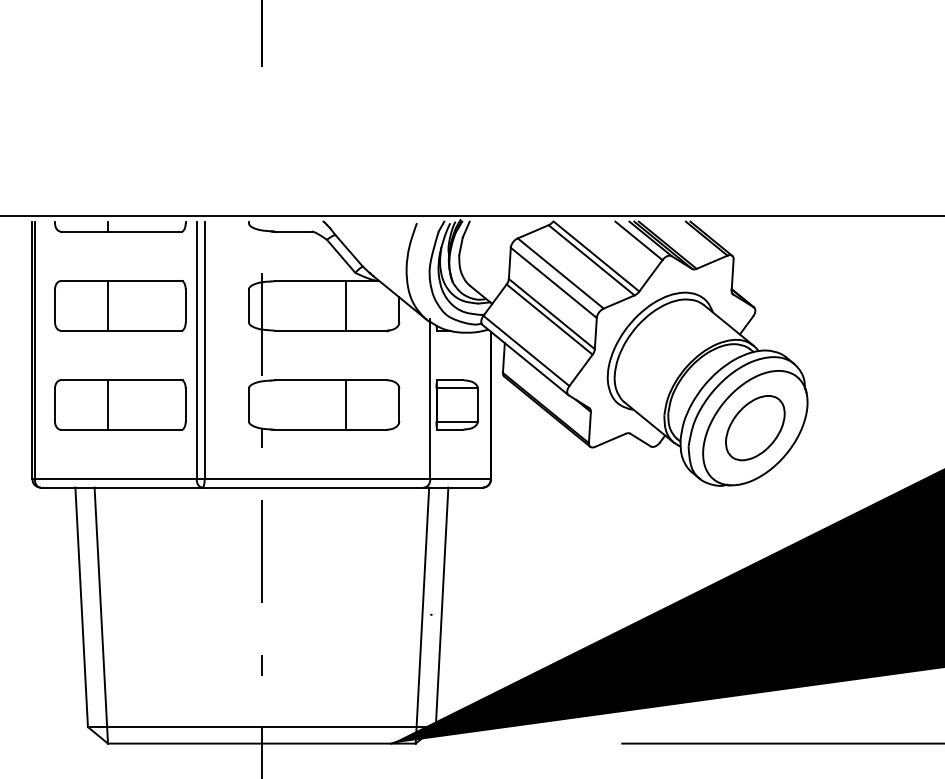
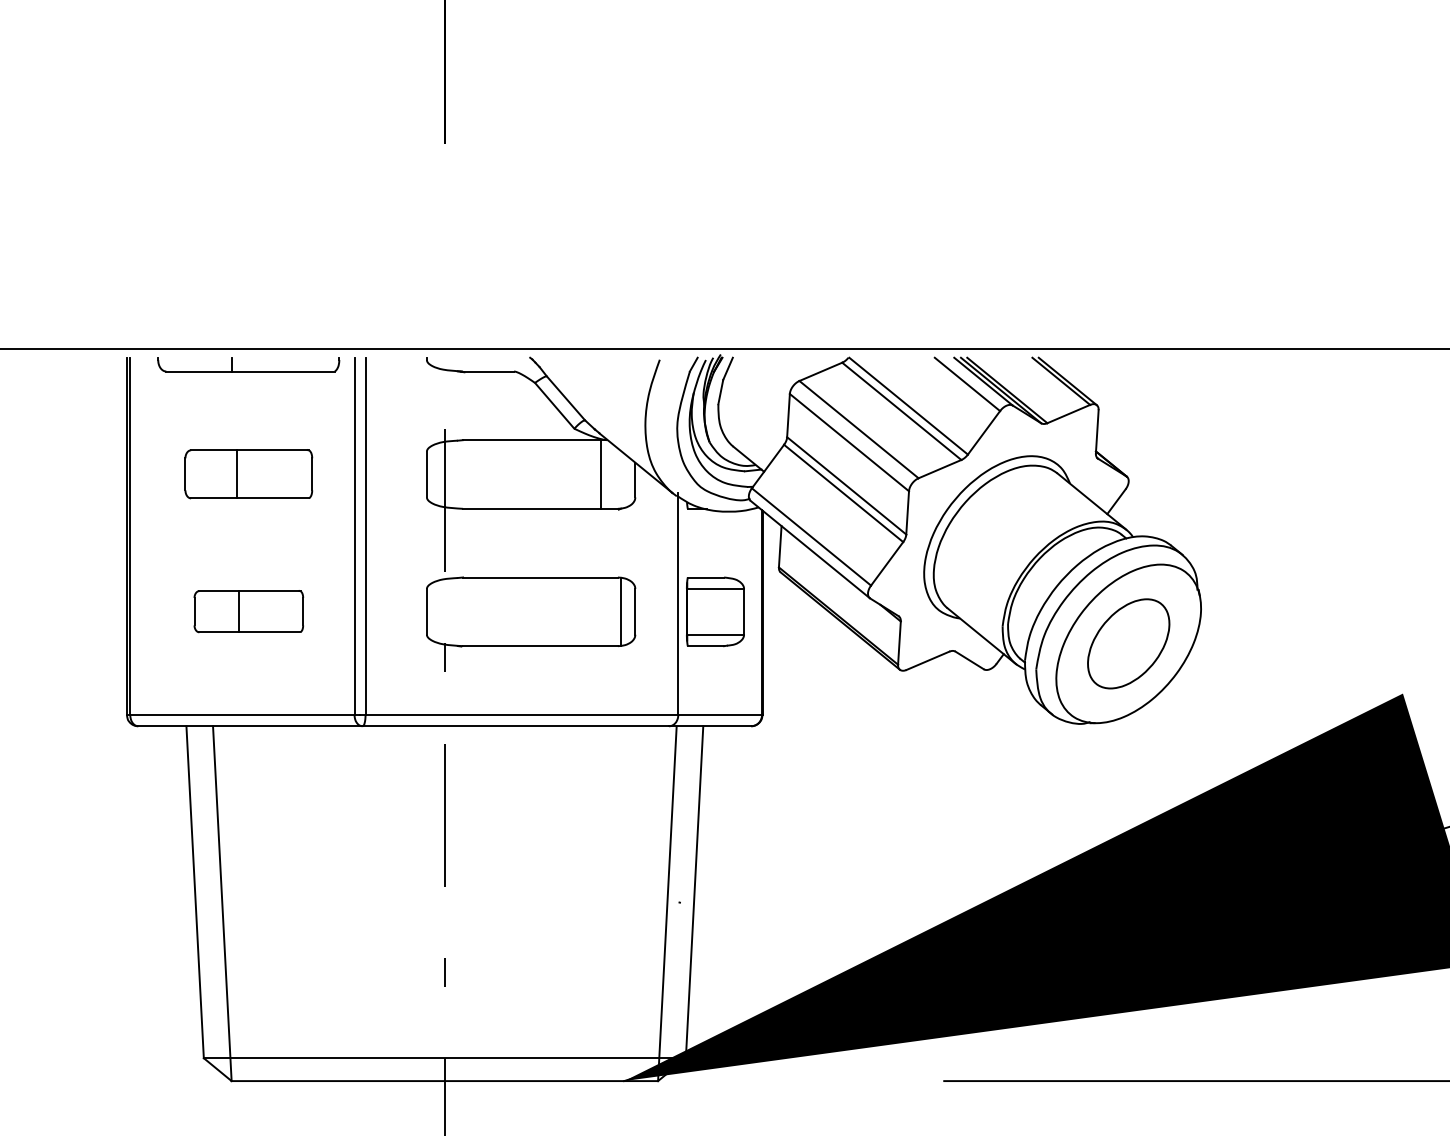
part: (120, 305) -> (248, 473), size x0.7
line: (346, 305) -> (601, 474), moved
part: (120, 404) -> (248, 611), size x0.6
line: (346, 404) -> (621, 611), moved

